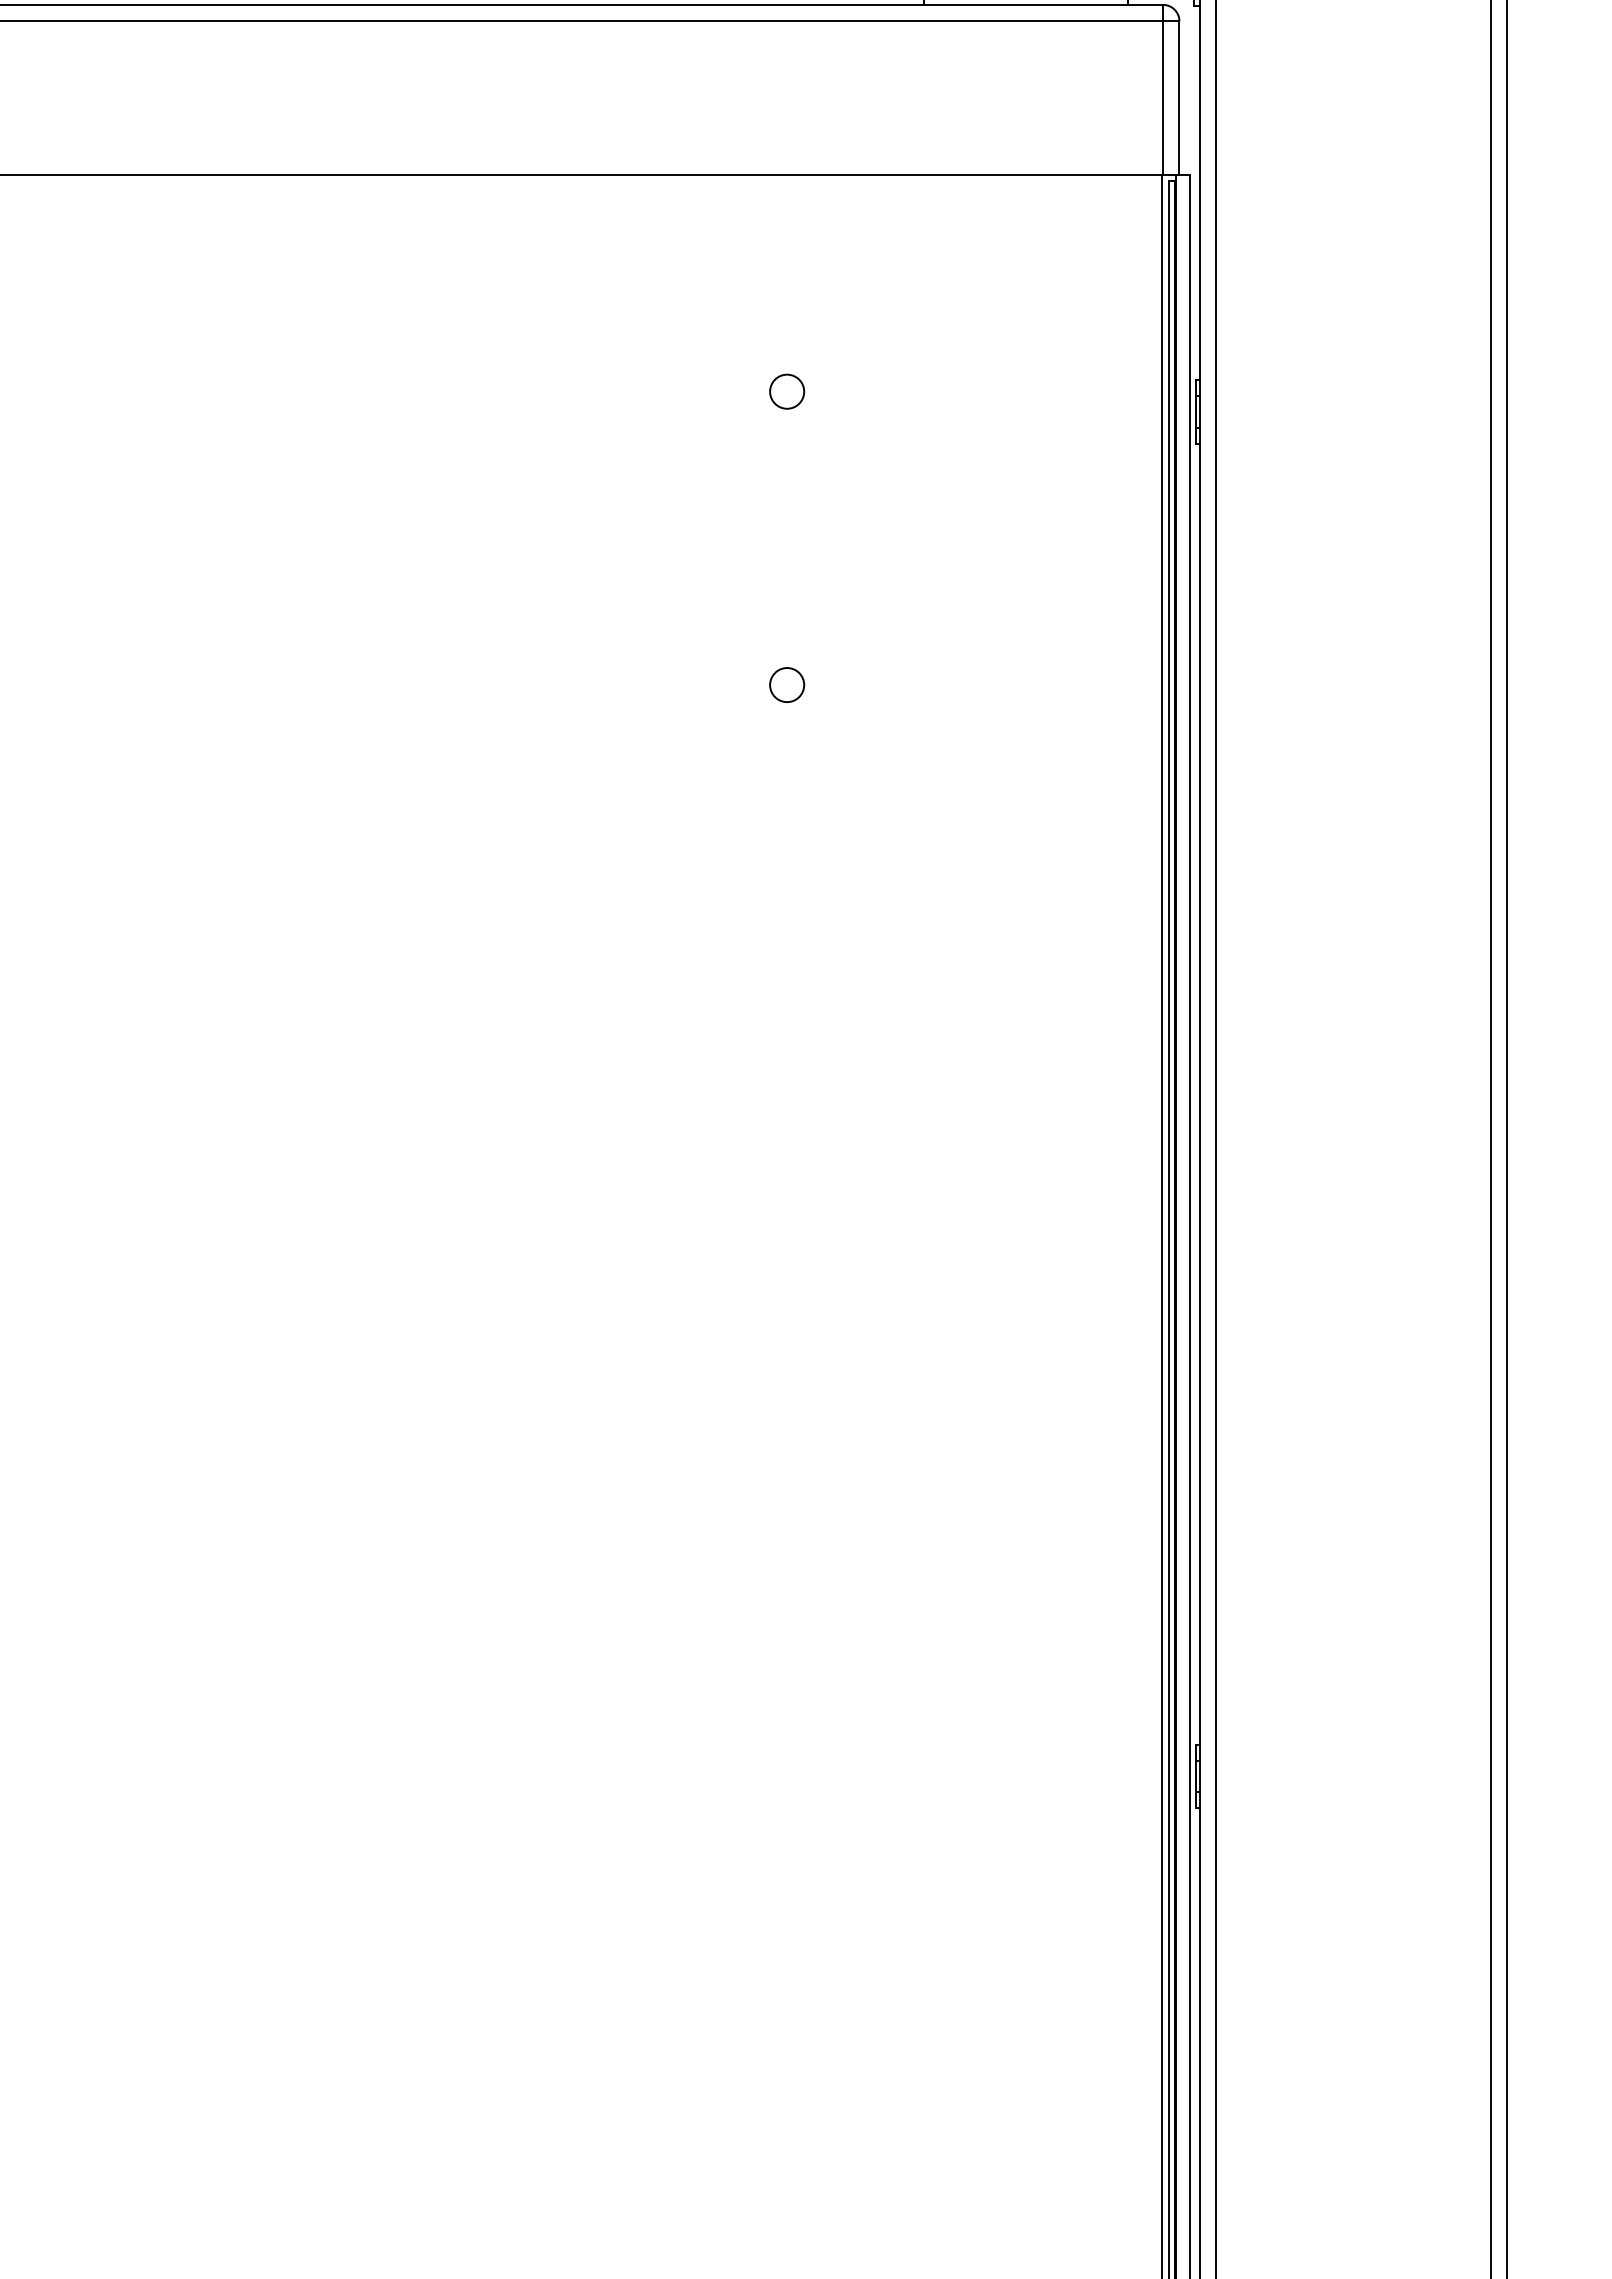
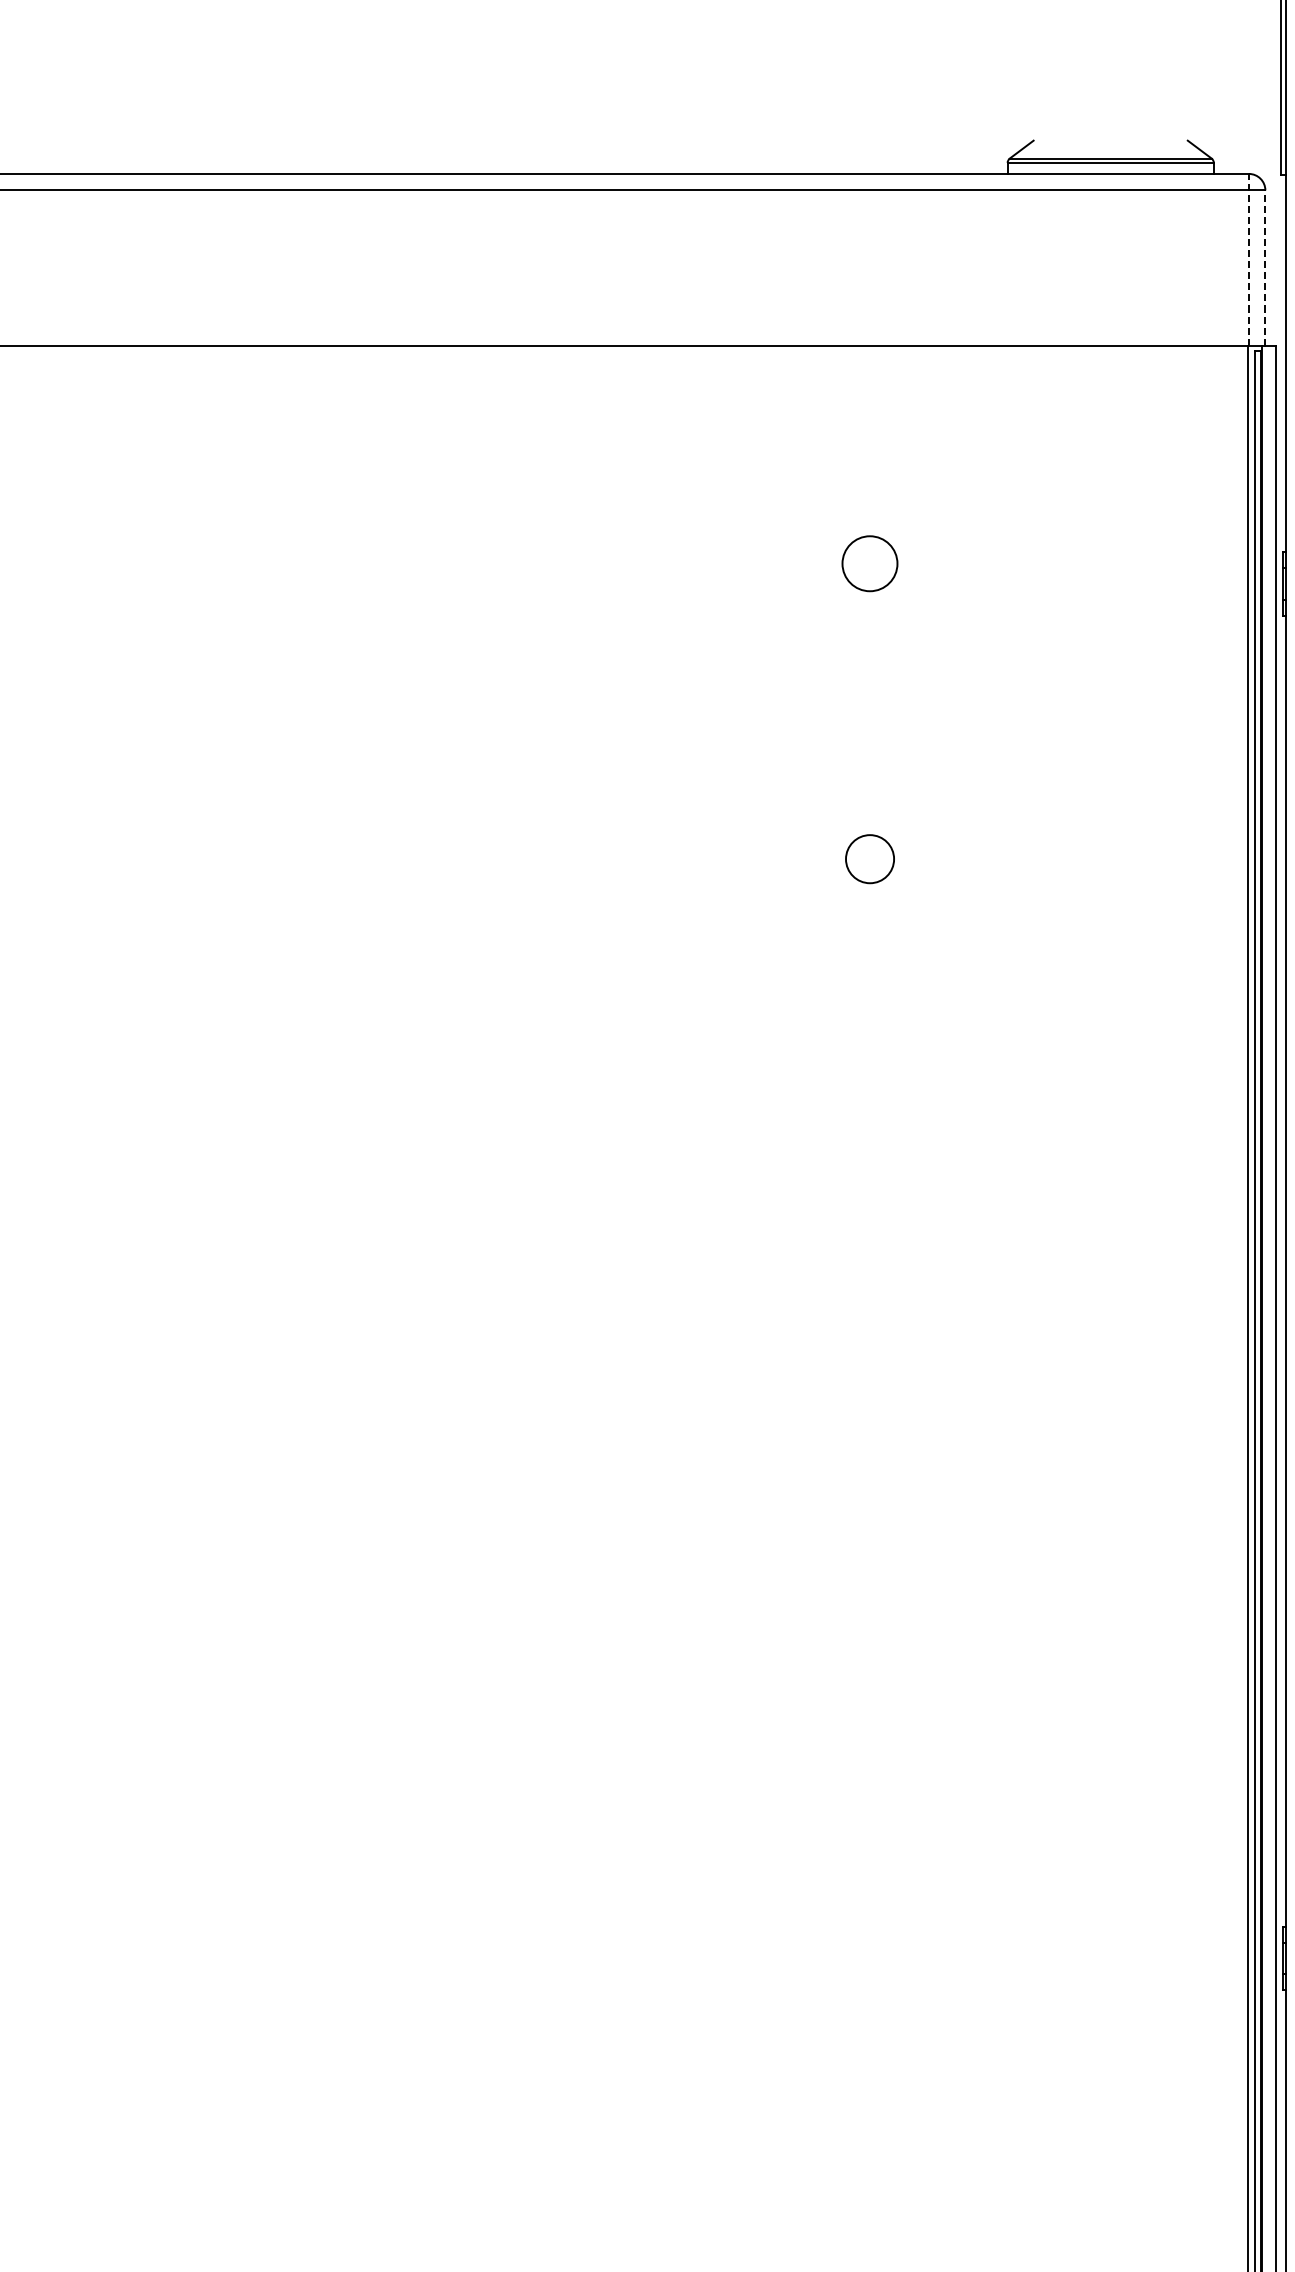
line: (1163, 89) -> (1249, 259), solid -> dashed
line: (1179, 97) -> (1265, 267), solid -> dashed
circle: (787, 391) -> (870, 563), size x1.6
circle: (787, 684) -> (870, 858), size x1.4

